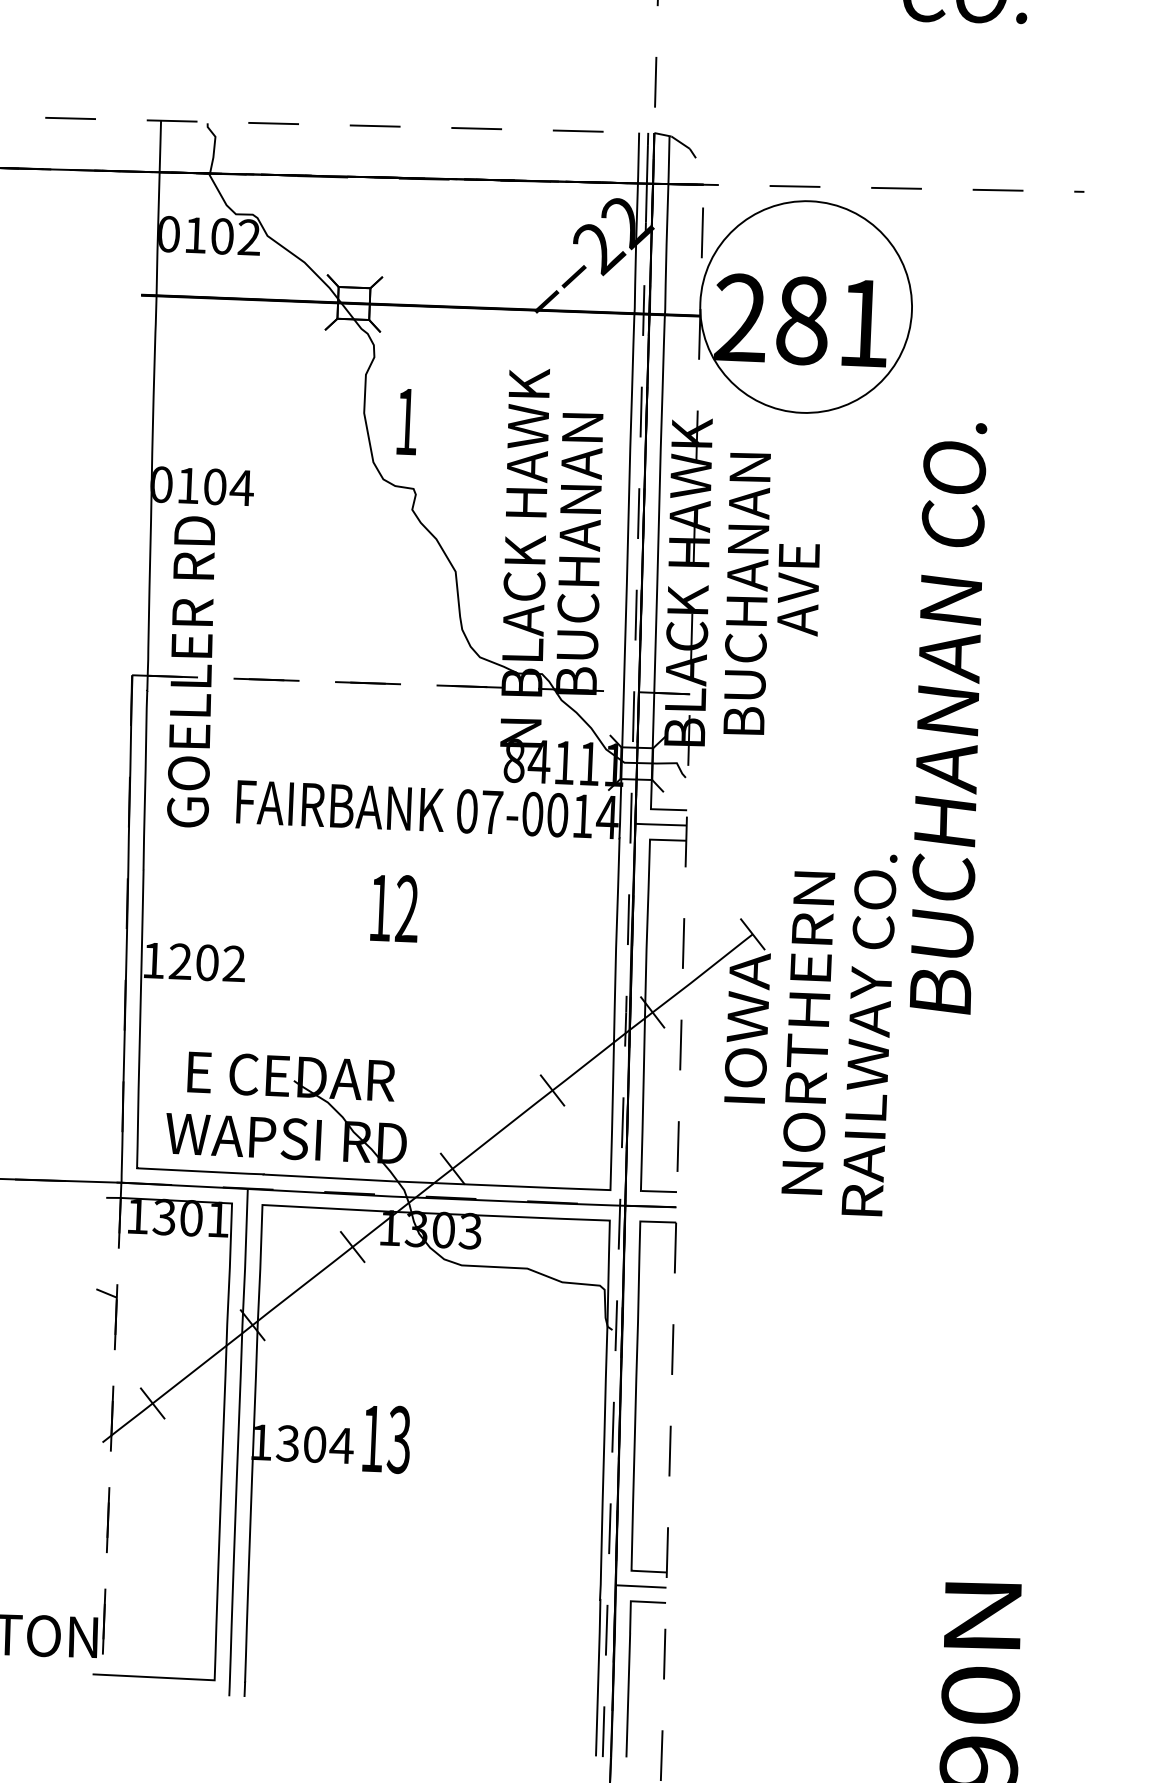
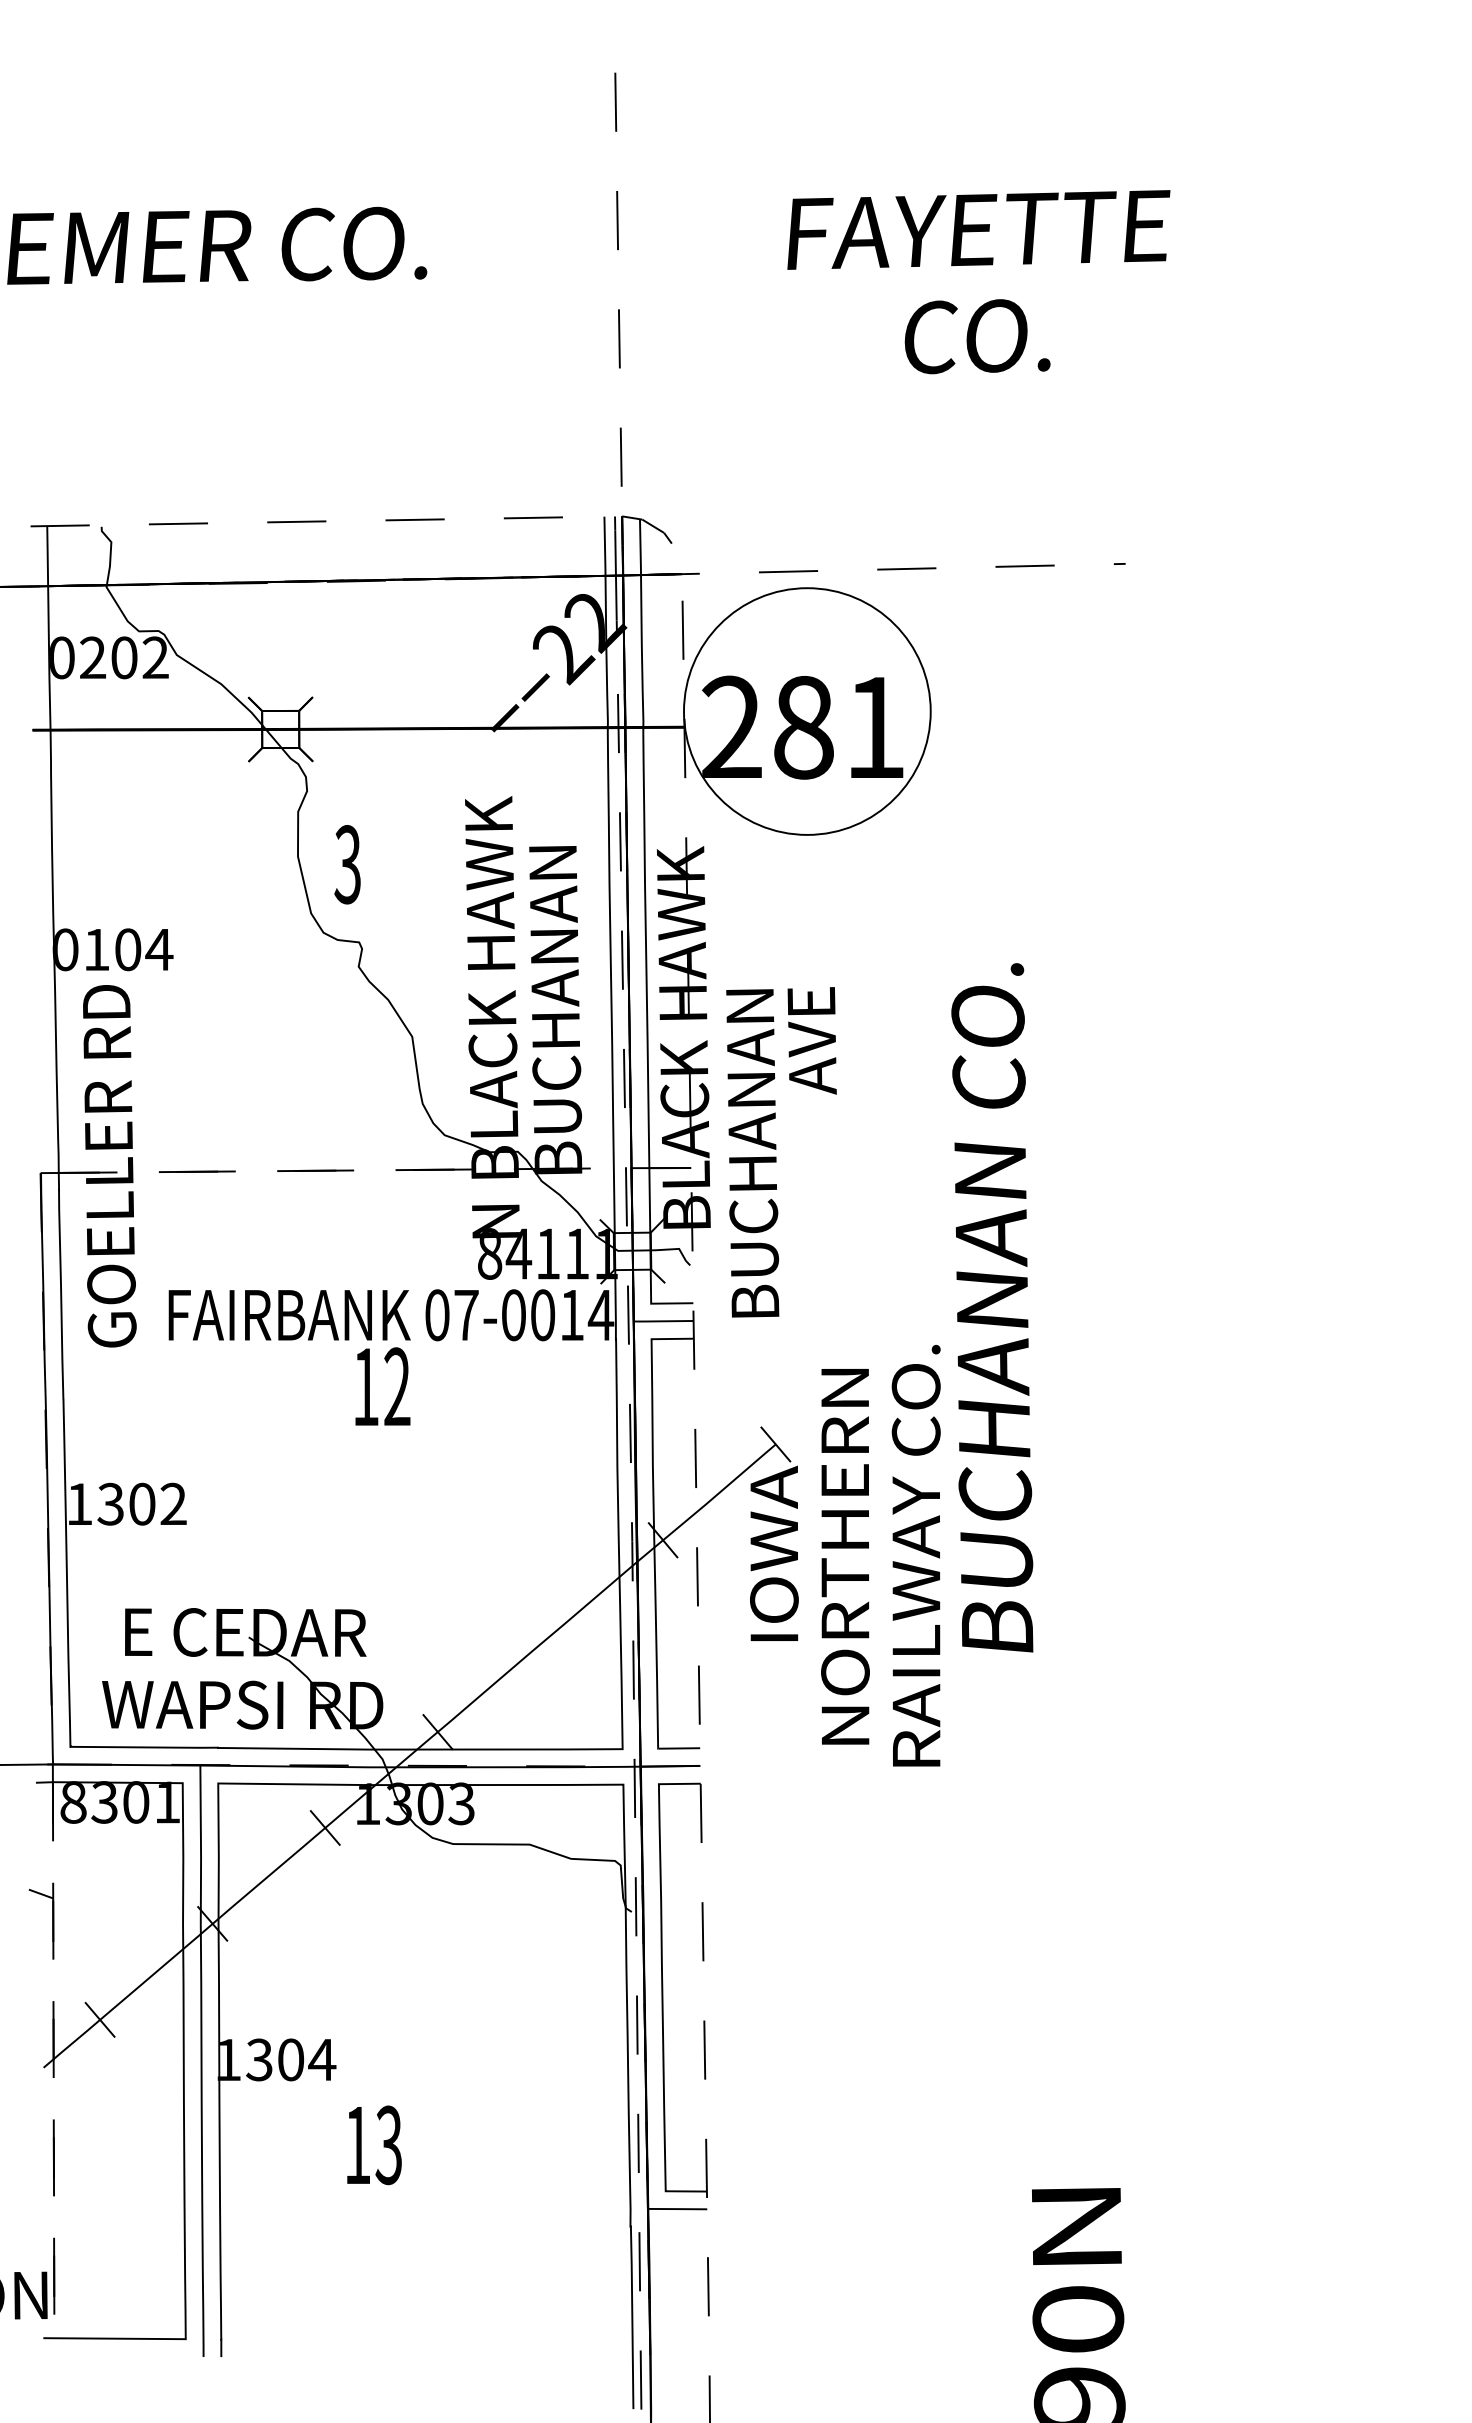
text: (195, 235) -> (93, 657), 0102 -> 0202
text: (406, 421) -> (347, 864), 1 -> 3
text: (747, 594) -> (752, 1153), moved
text: (947, 717) -> (992, 1307), moved
text: (394, 908) -> (382, 1386), moved
text: (180, 961) -> (110, 1504), 1202 -> 1302
line: (552, 1090) -> (550, 1635), removed
text: (137, 1216) -> (73, 1802), 1301 -> 8301
text: (386, 1439) -> (374, 2145), moved
curve: (629, 1678) -> (668, 2316), removed

